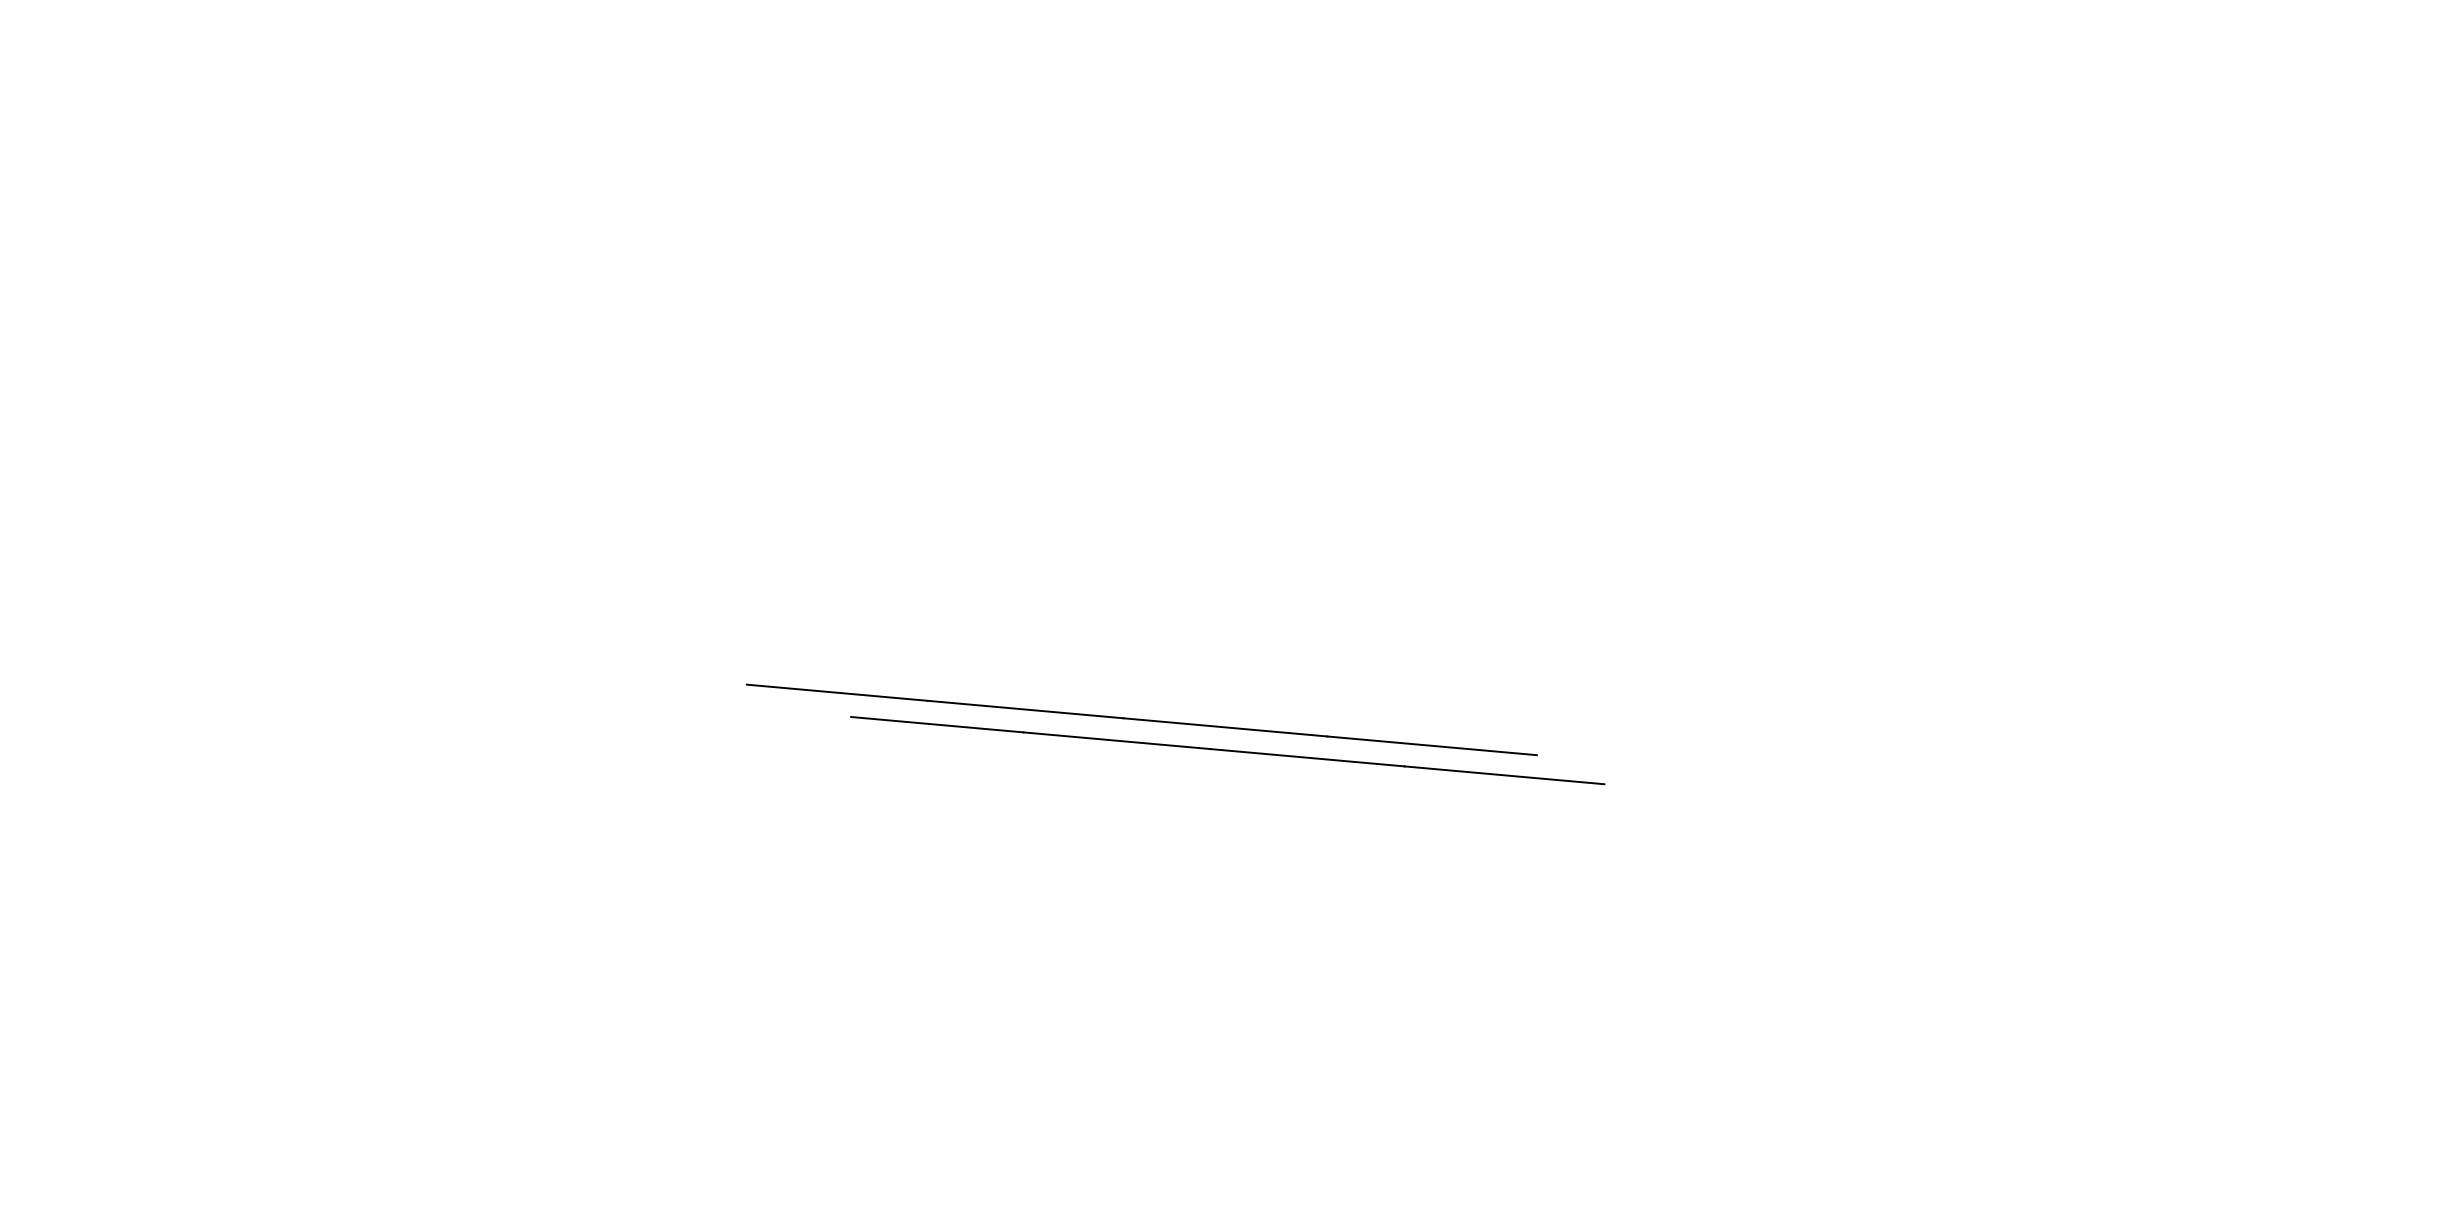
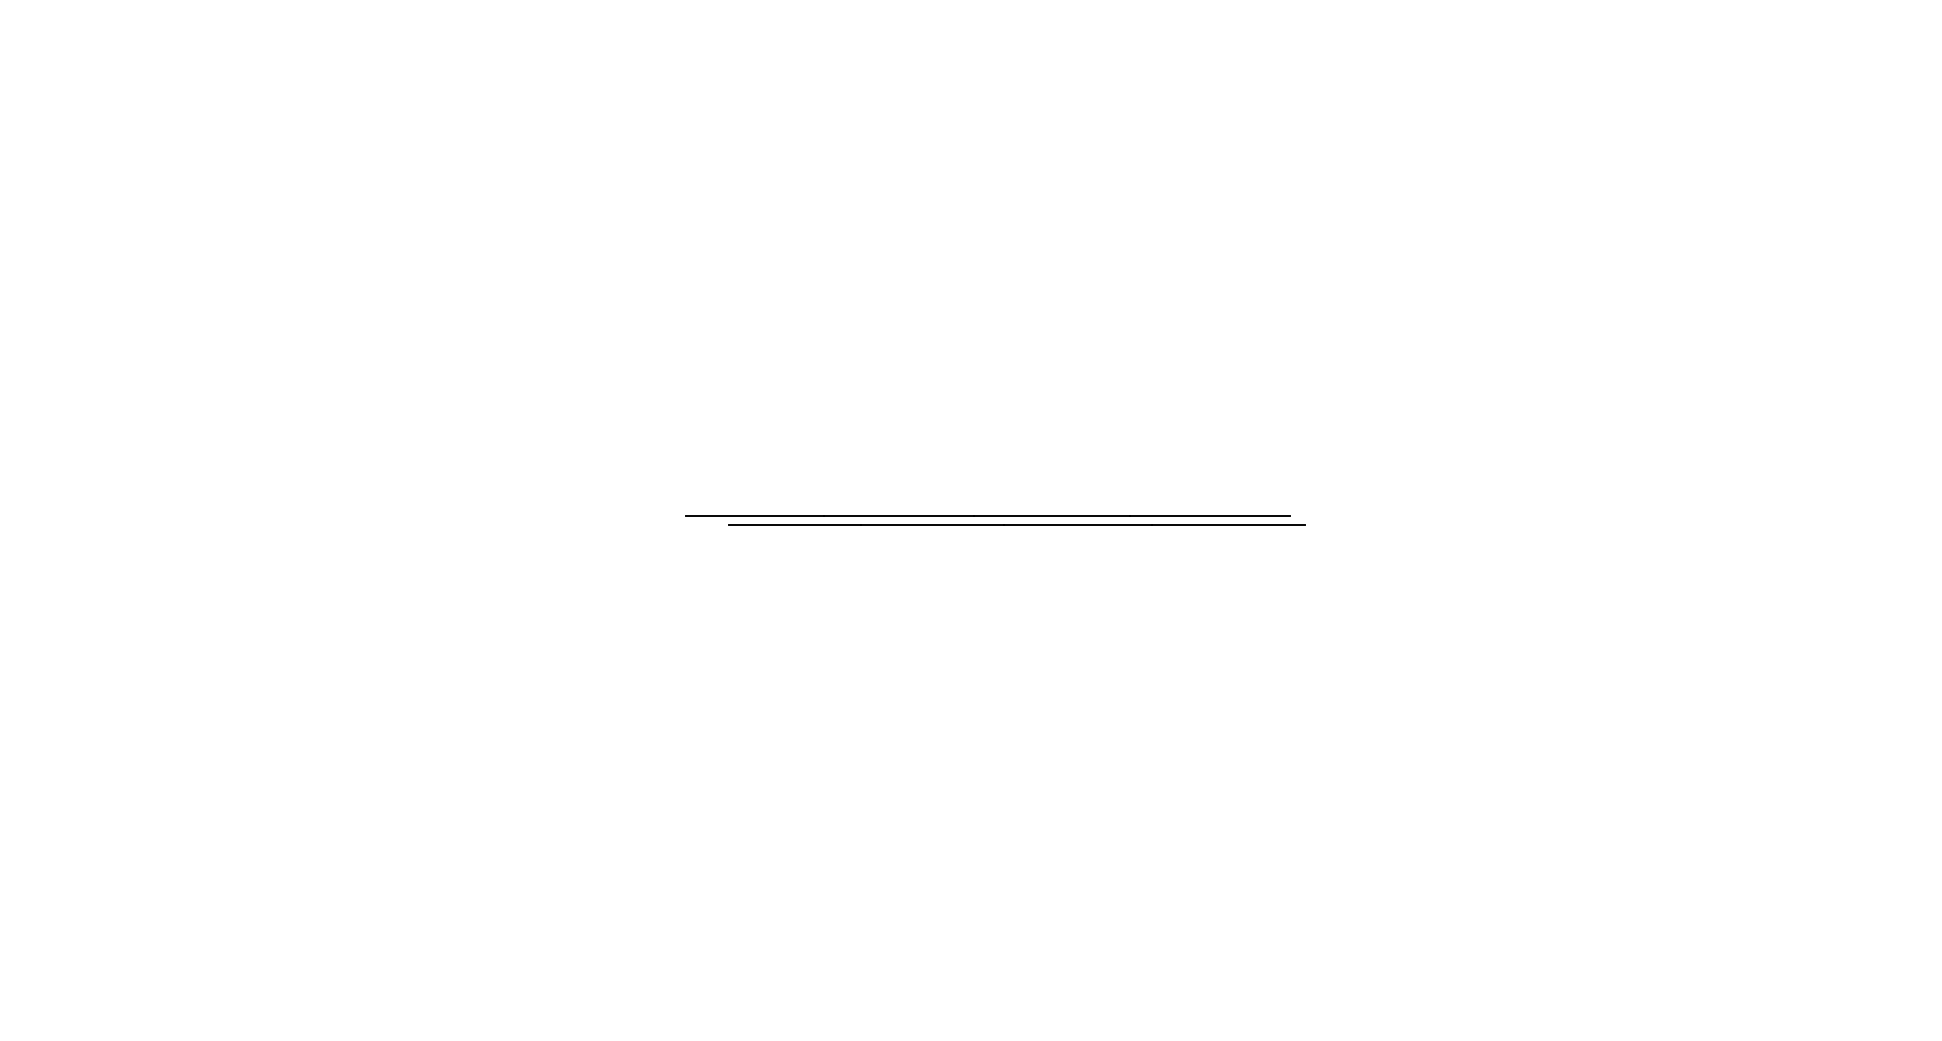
line: (1141, 718) -> (987, 515), moved

